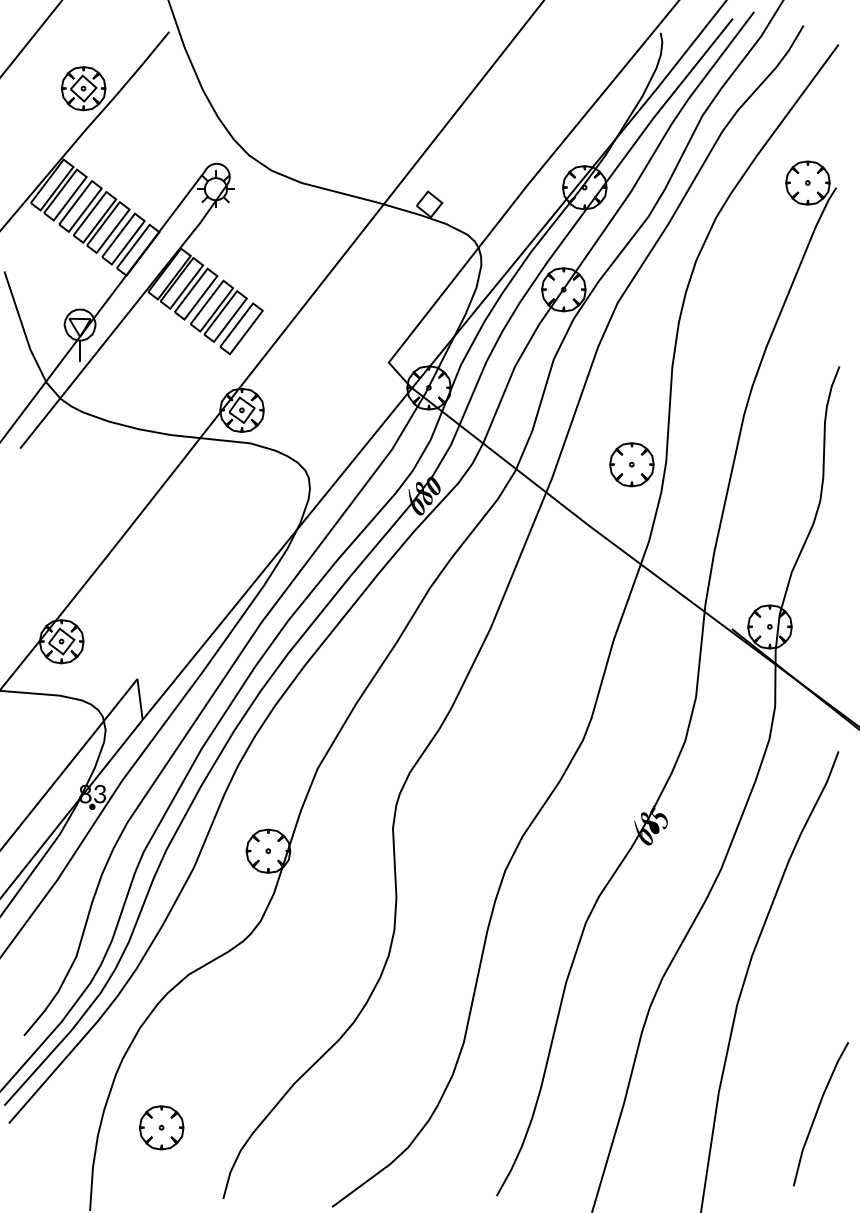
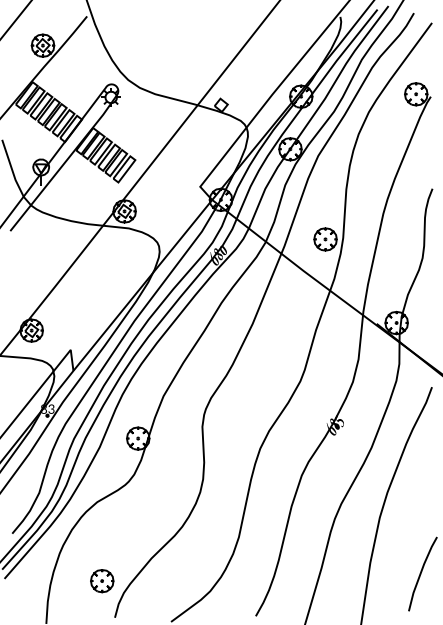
part: (162, 1128) -> (102, 581), moved

